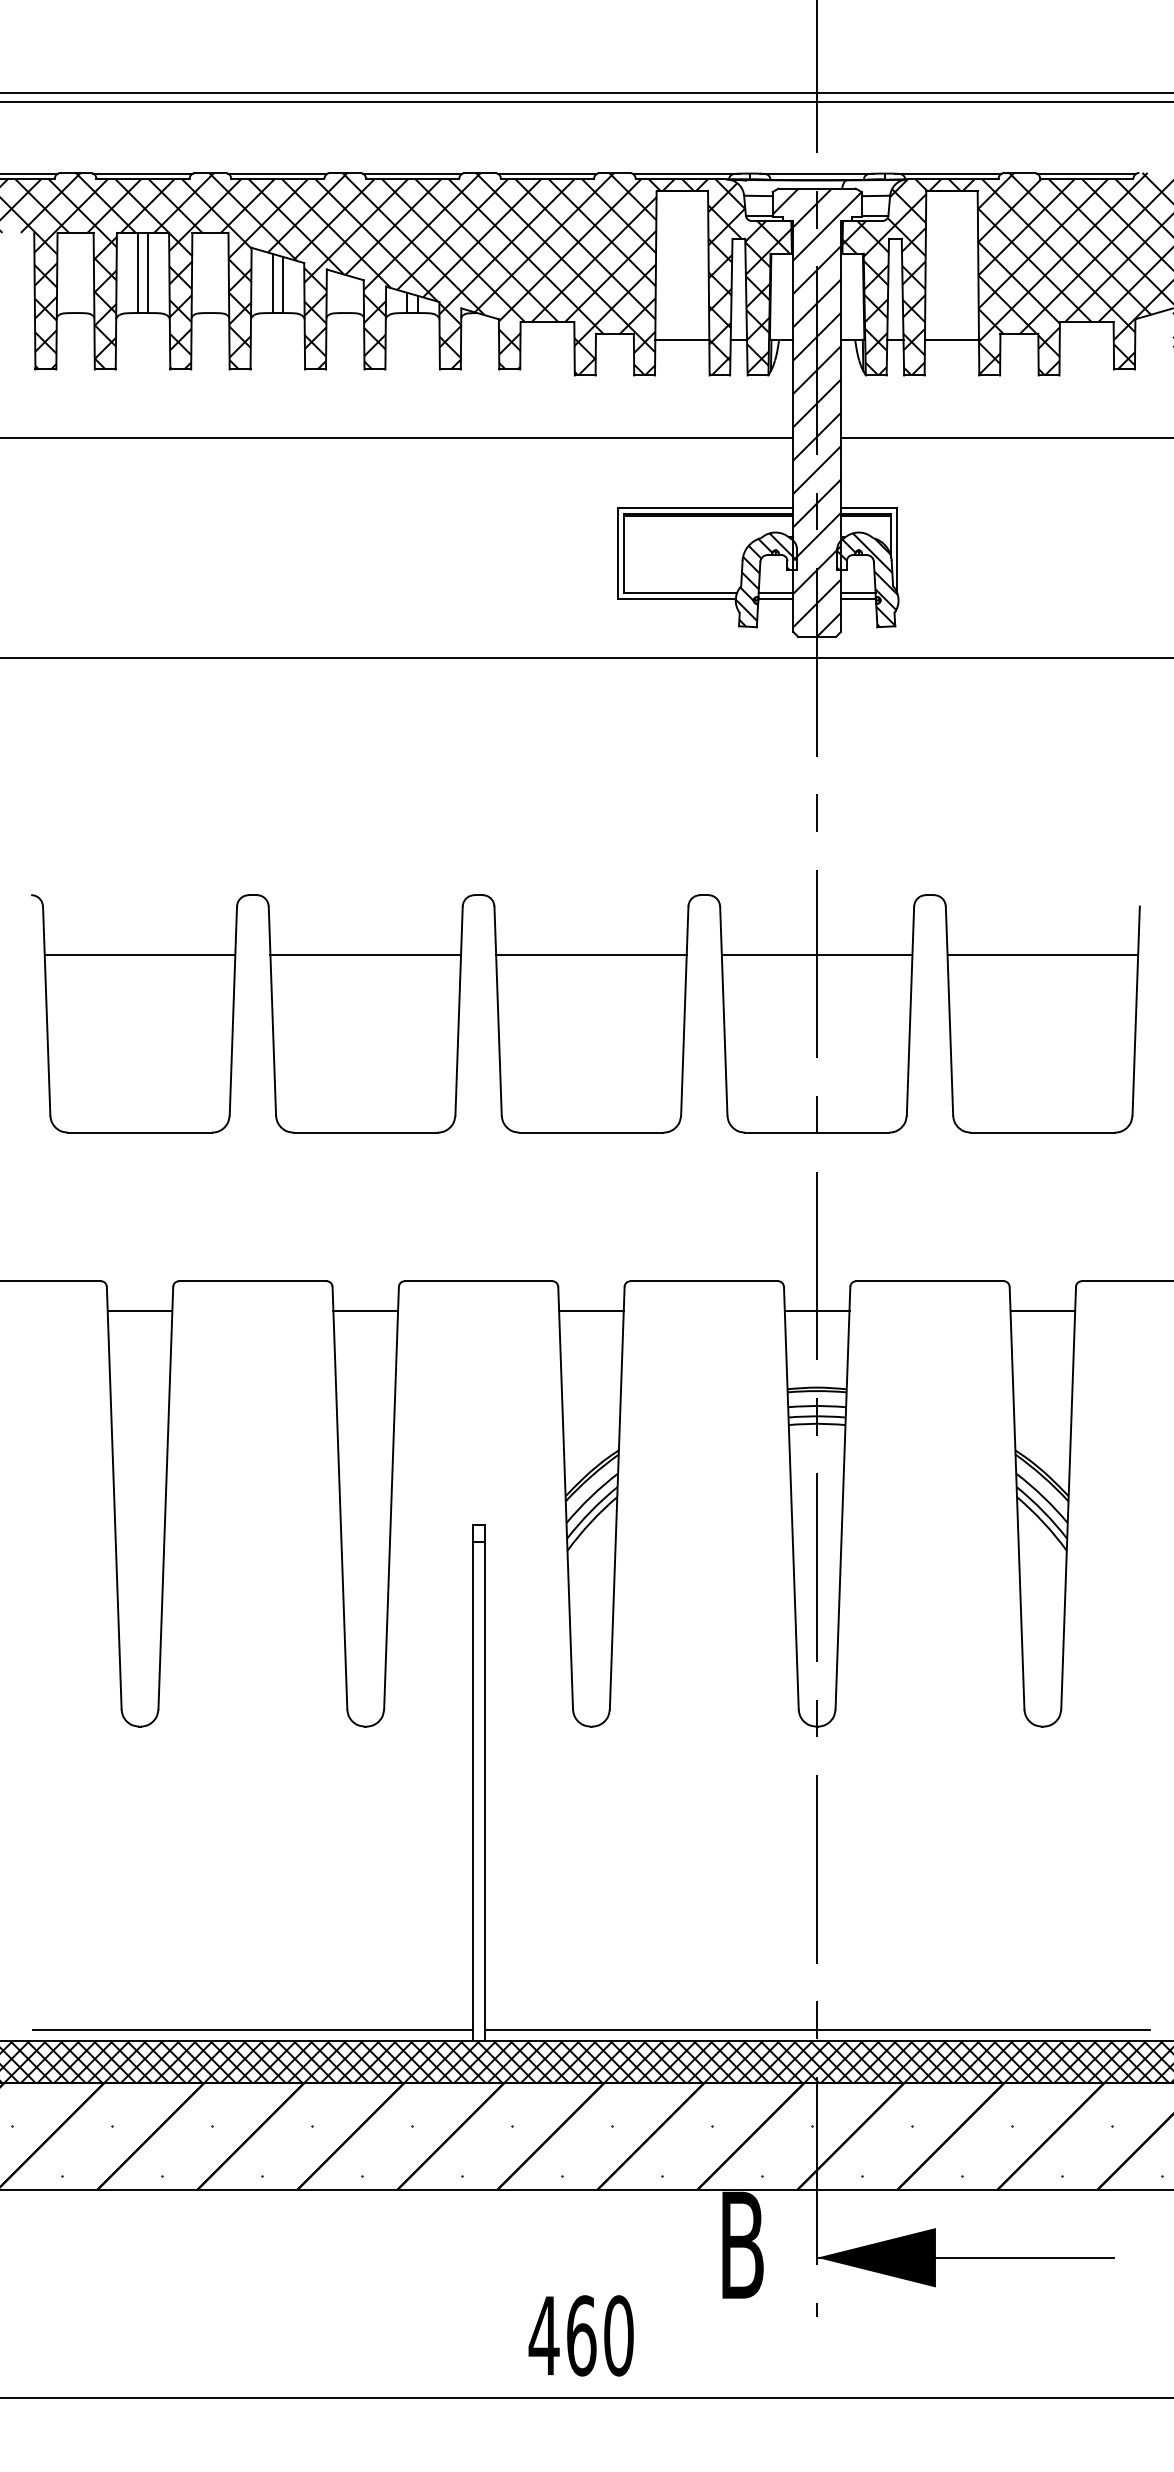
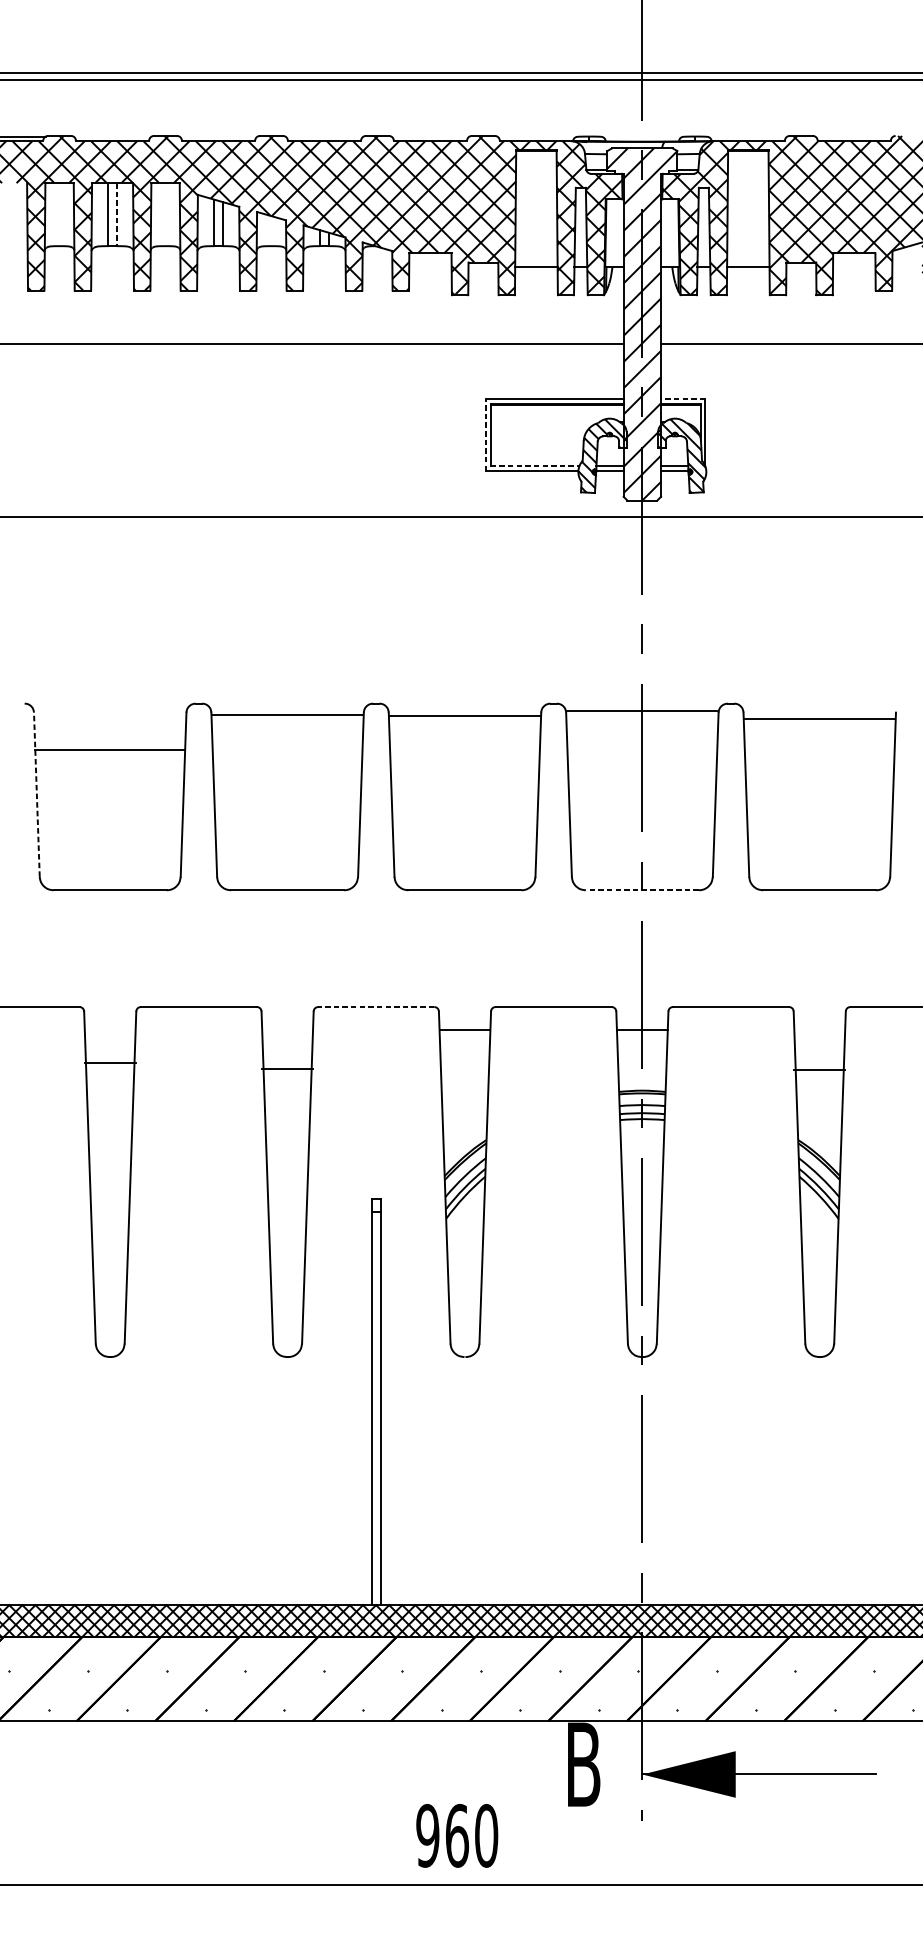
line: (142, 173) -> (112, 136), removed
line: (277, 173) -> (218, 136), removed
line: (412, 173) -> (324, 136), removed
line: (547, 173) -> (430, 136), removed
line: (685, 173) -> (538, 136), removed
line: (816, 173) -> (641, 136), removed
line: (947, 173) -> (744, 136), removed
line: (1086, 173) -> (854, 136), removed
line: (148, 273) -> (116, 215), solid -> dashed
line: (868, 507) -> (682, 398), solid -> dashed
line: (618, 553) -> (486, 435), solid -> dashed
line: (681, 593) -> (535, 466), solid -> dashed
line: (365, 954) -> (287, 714), moved
line: (591, 954) -> (465, 715), moved
line: (816, 954) -> (641, 710), moved
line: (1042, 954) -> (819, 718), moved
line: (46, 1011) -> (36, 795), solid -> dashed
line: (817, 1132) -> (642, 890), solid -> dashed
line: (478, 1281) -> (376, 1007), solid -> dashed
line: (139, 1310) -> (109, 1062), moved
line: (365, 1310) -> (287, 1068), moved
line: (1042, 1310) -> (819, 1070), moved
line: (252, 2029) -> (198, 1595), removed
line: (816, 2029) -> (641, 1595), removed
text: (543, 2335) -> (427, 1835), 460 -> 960

